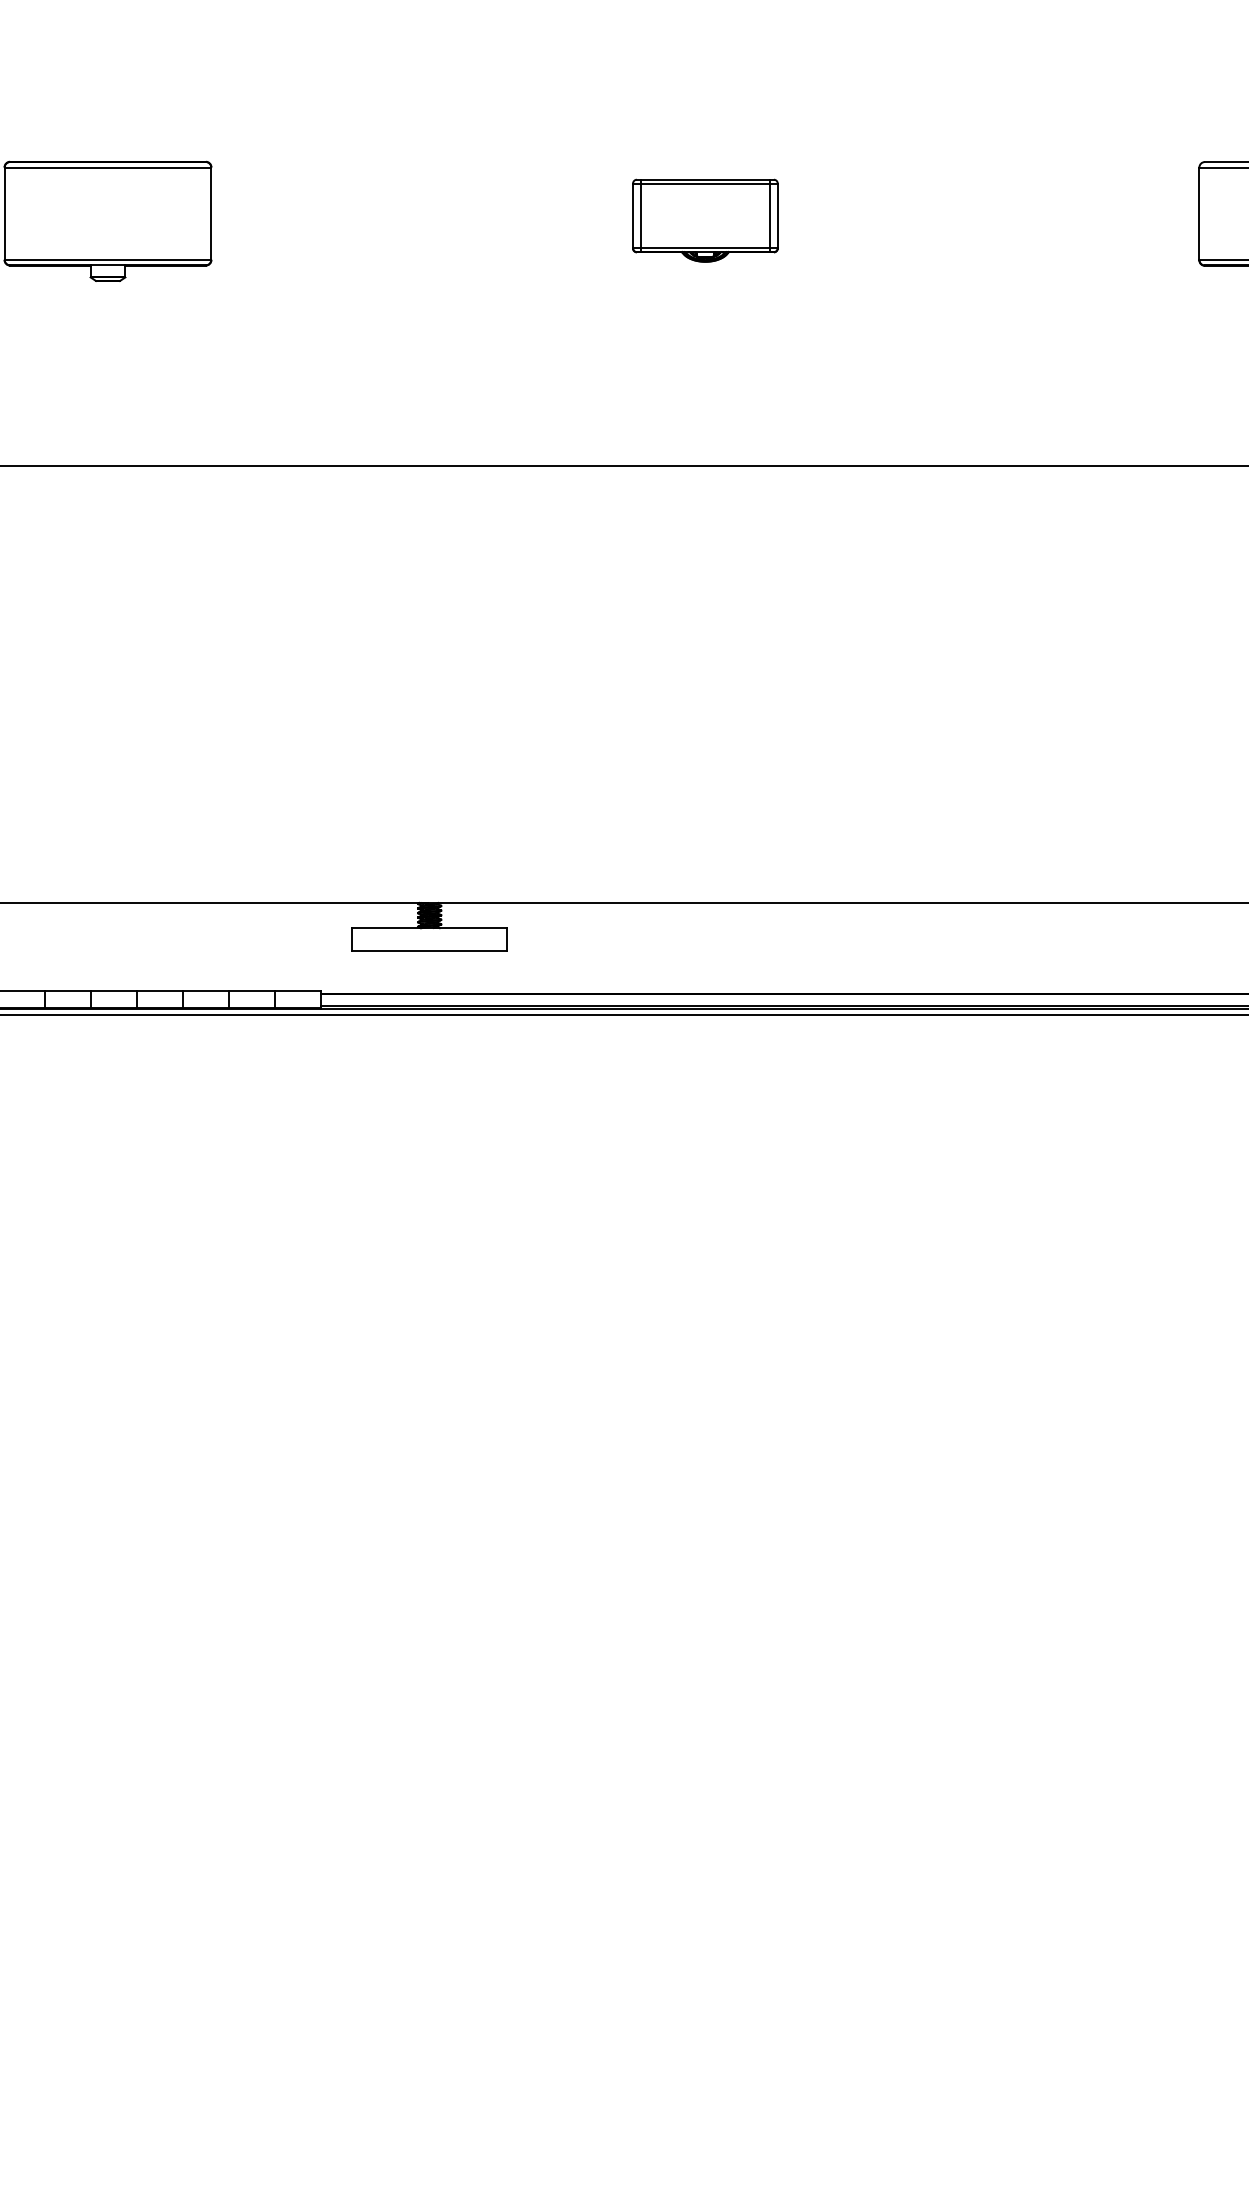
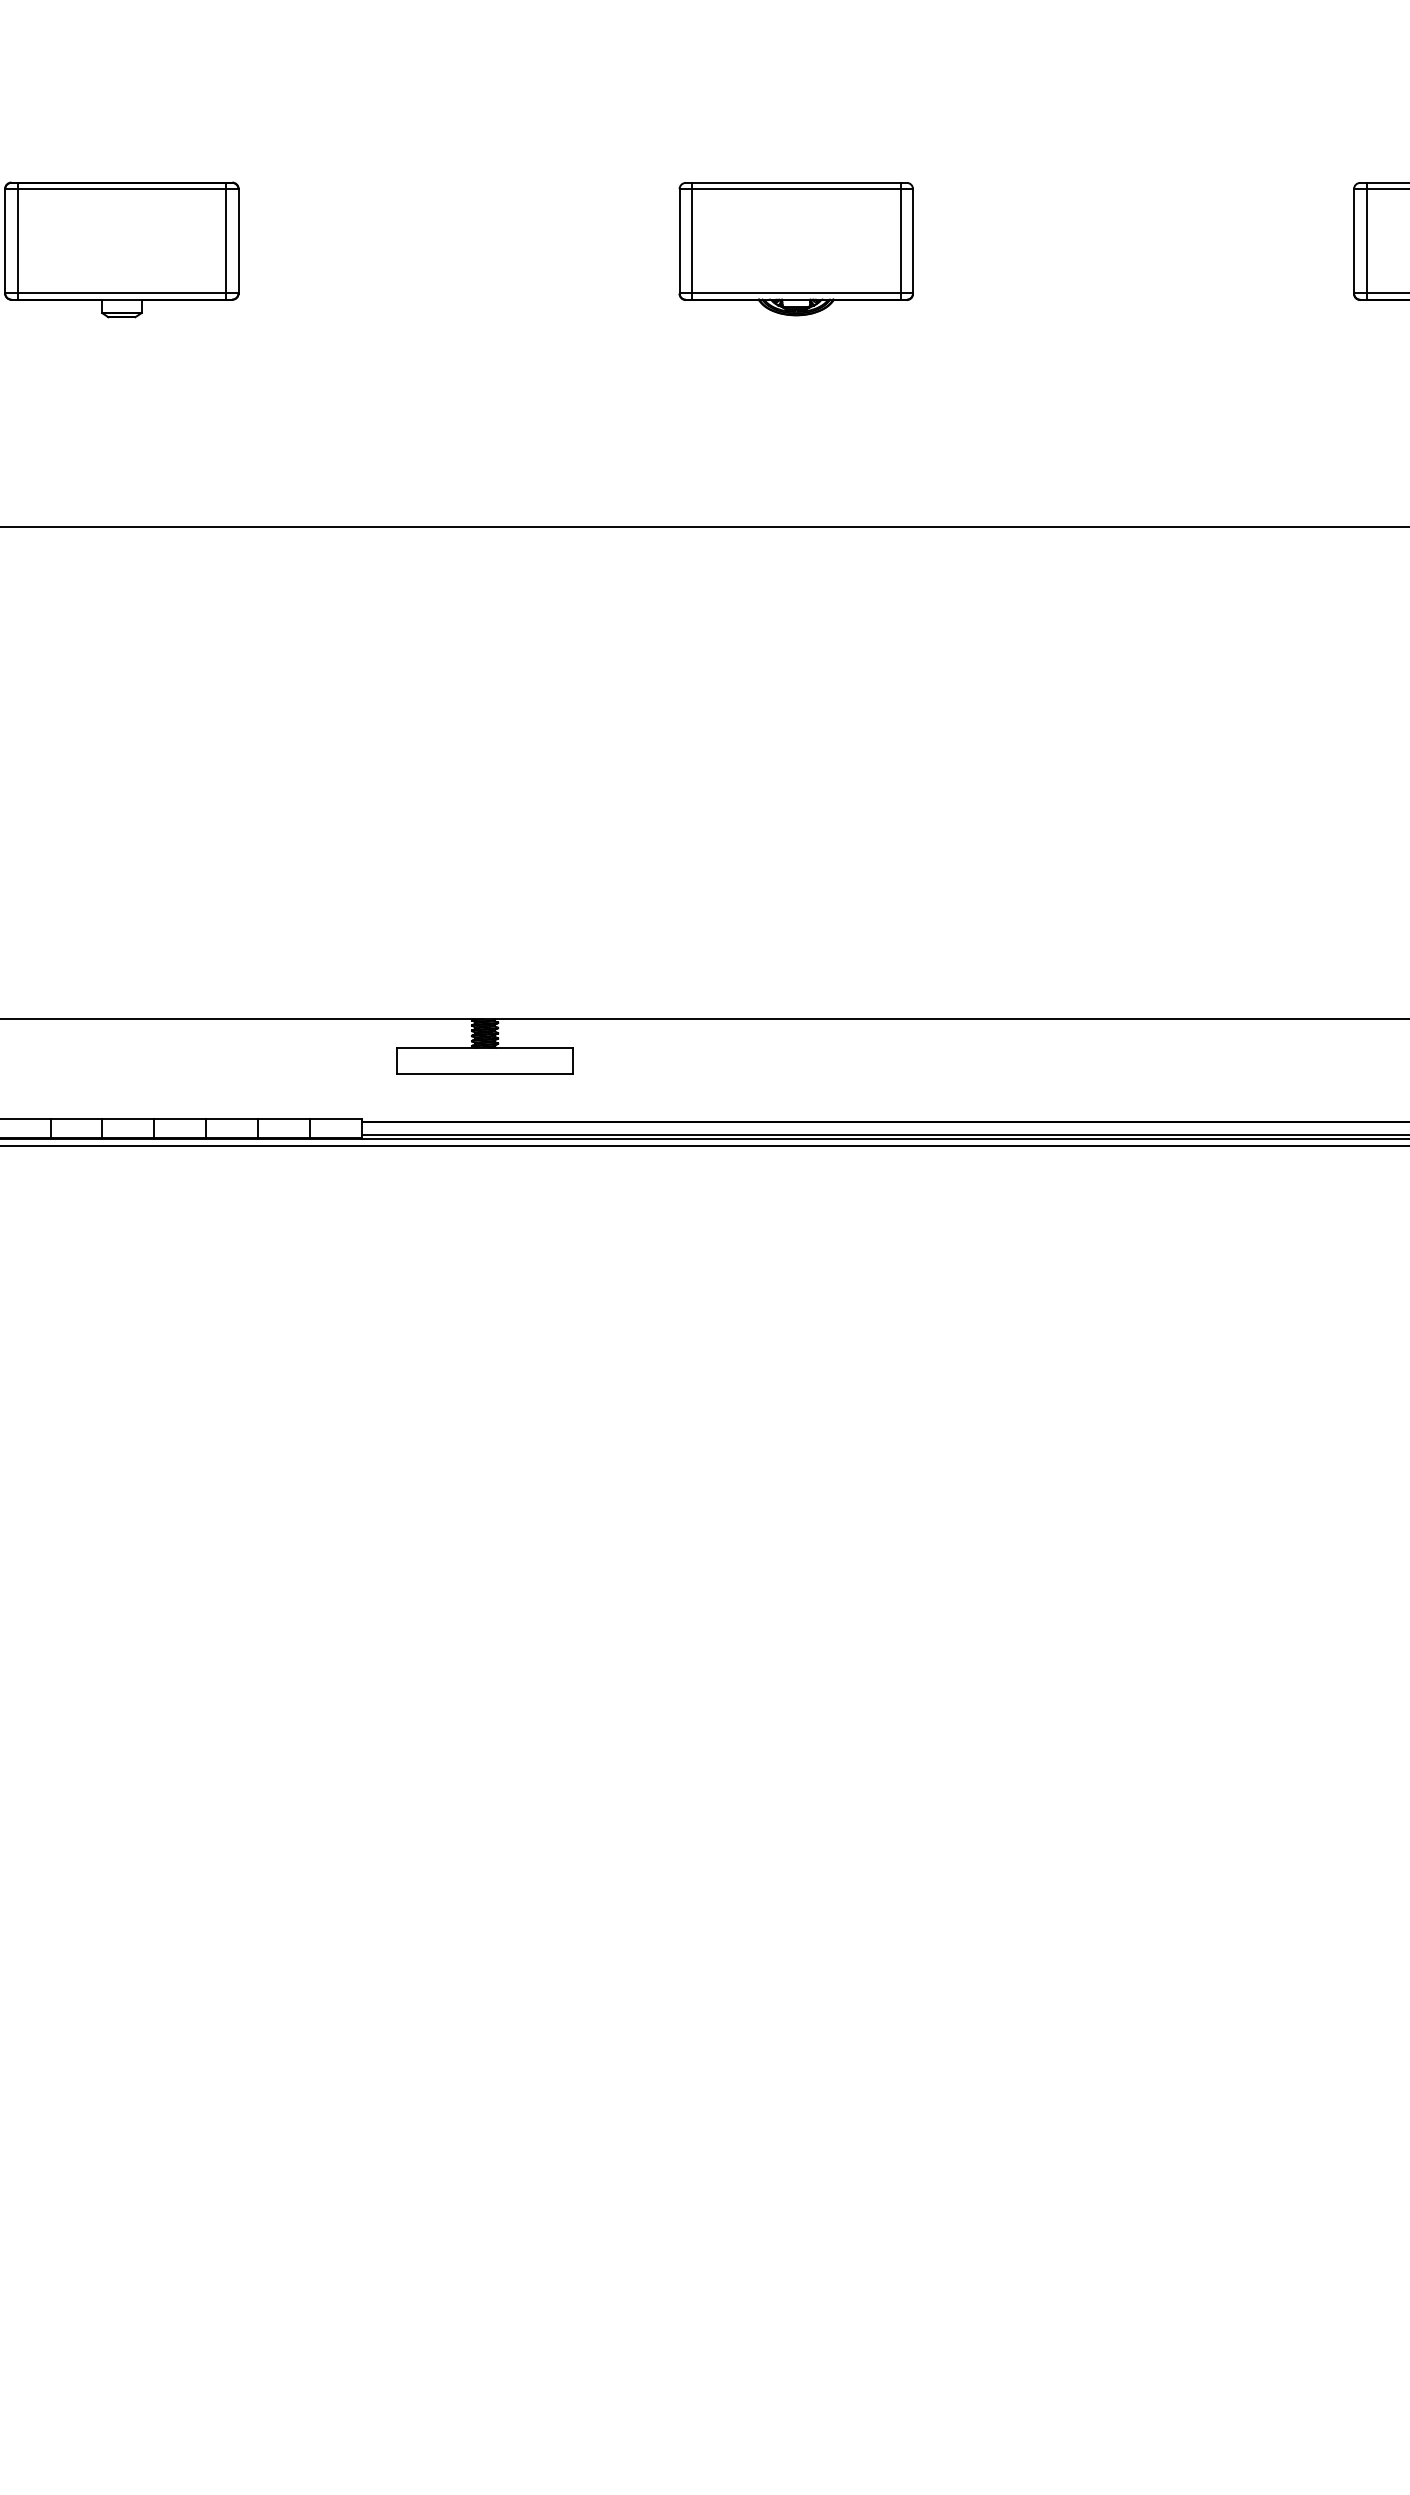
line: (16, 213) -> (18, 240), added
line: (199, 213) -> (225, 240), added
line: (1210, 213) -> (1366, 240), added
part: (705, 220) -> (796, 248), size x1.43

